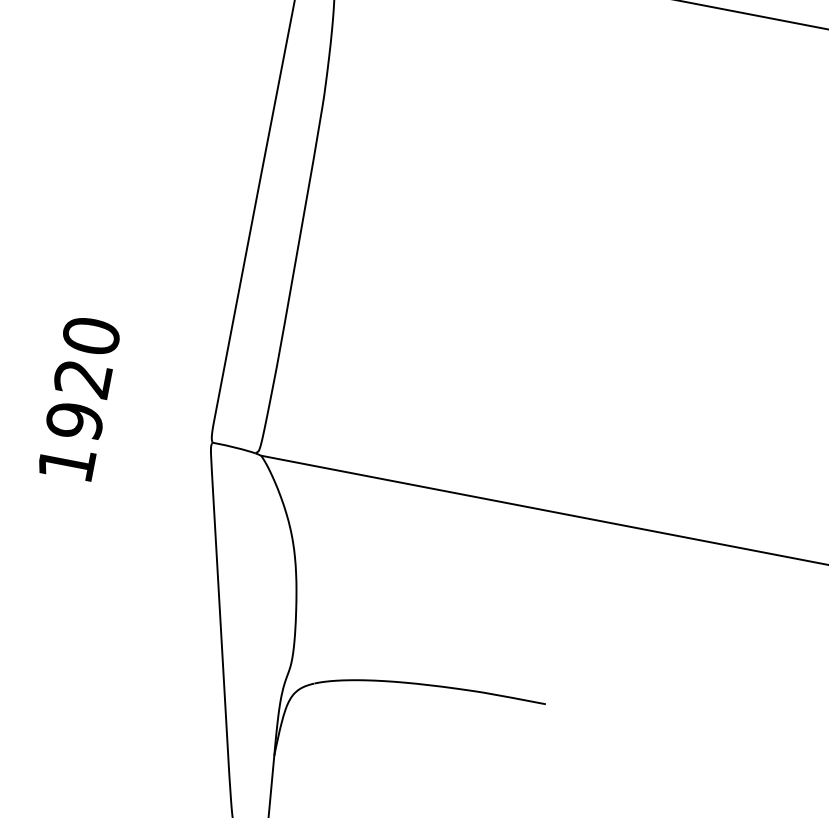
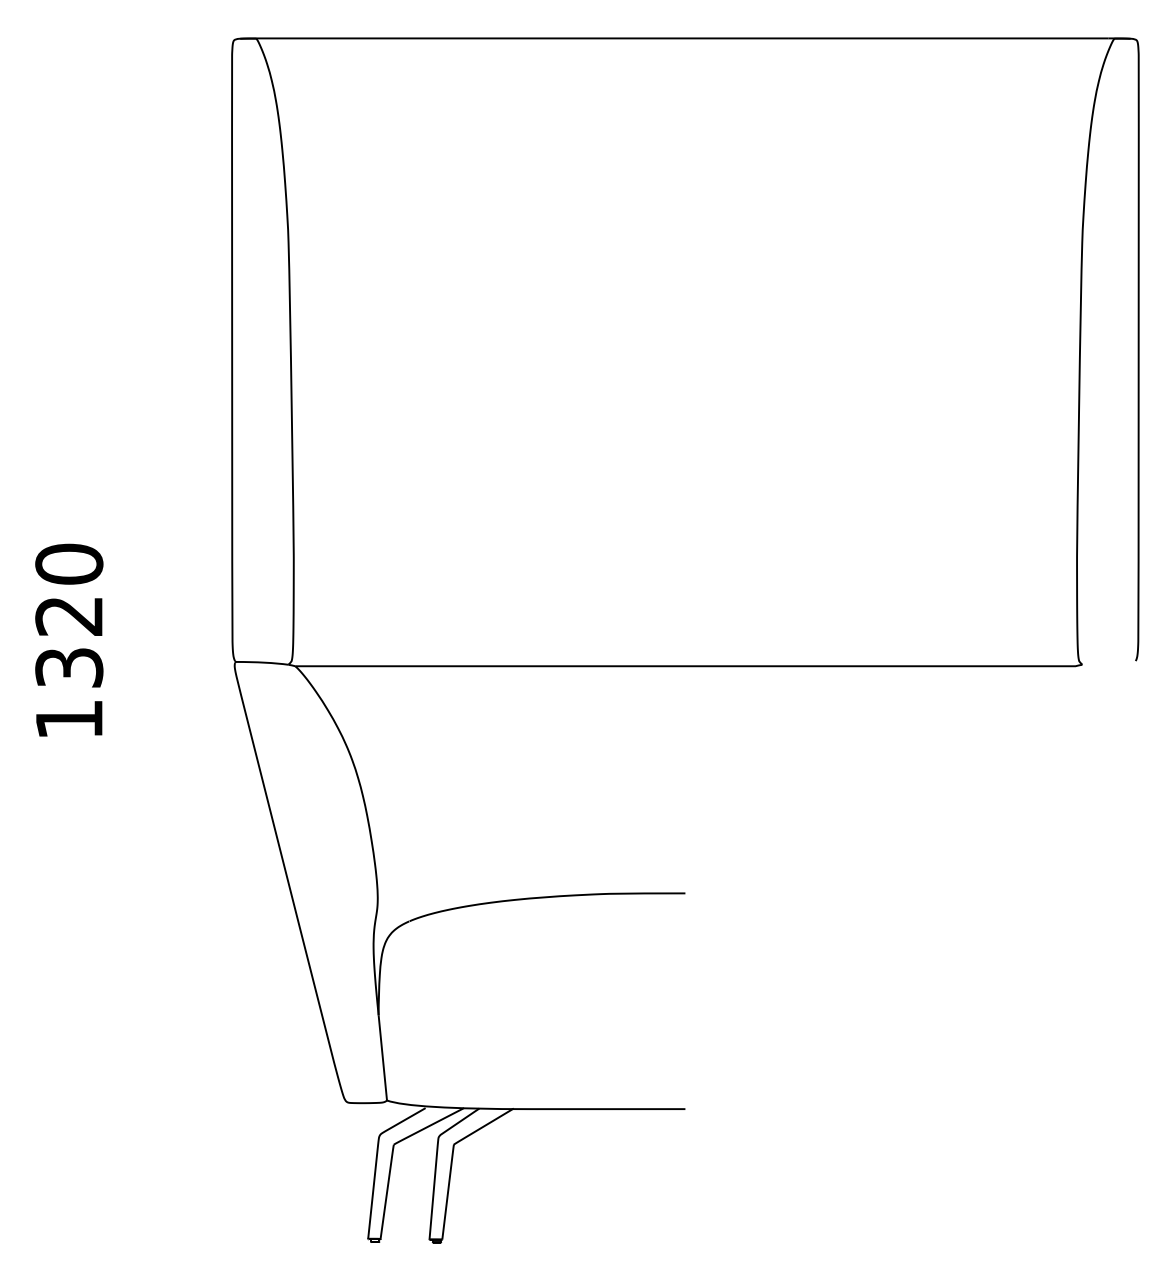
text: (75, 420) -> (69, 667), 1920 -> 1320

